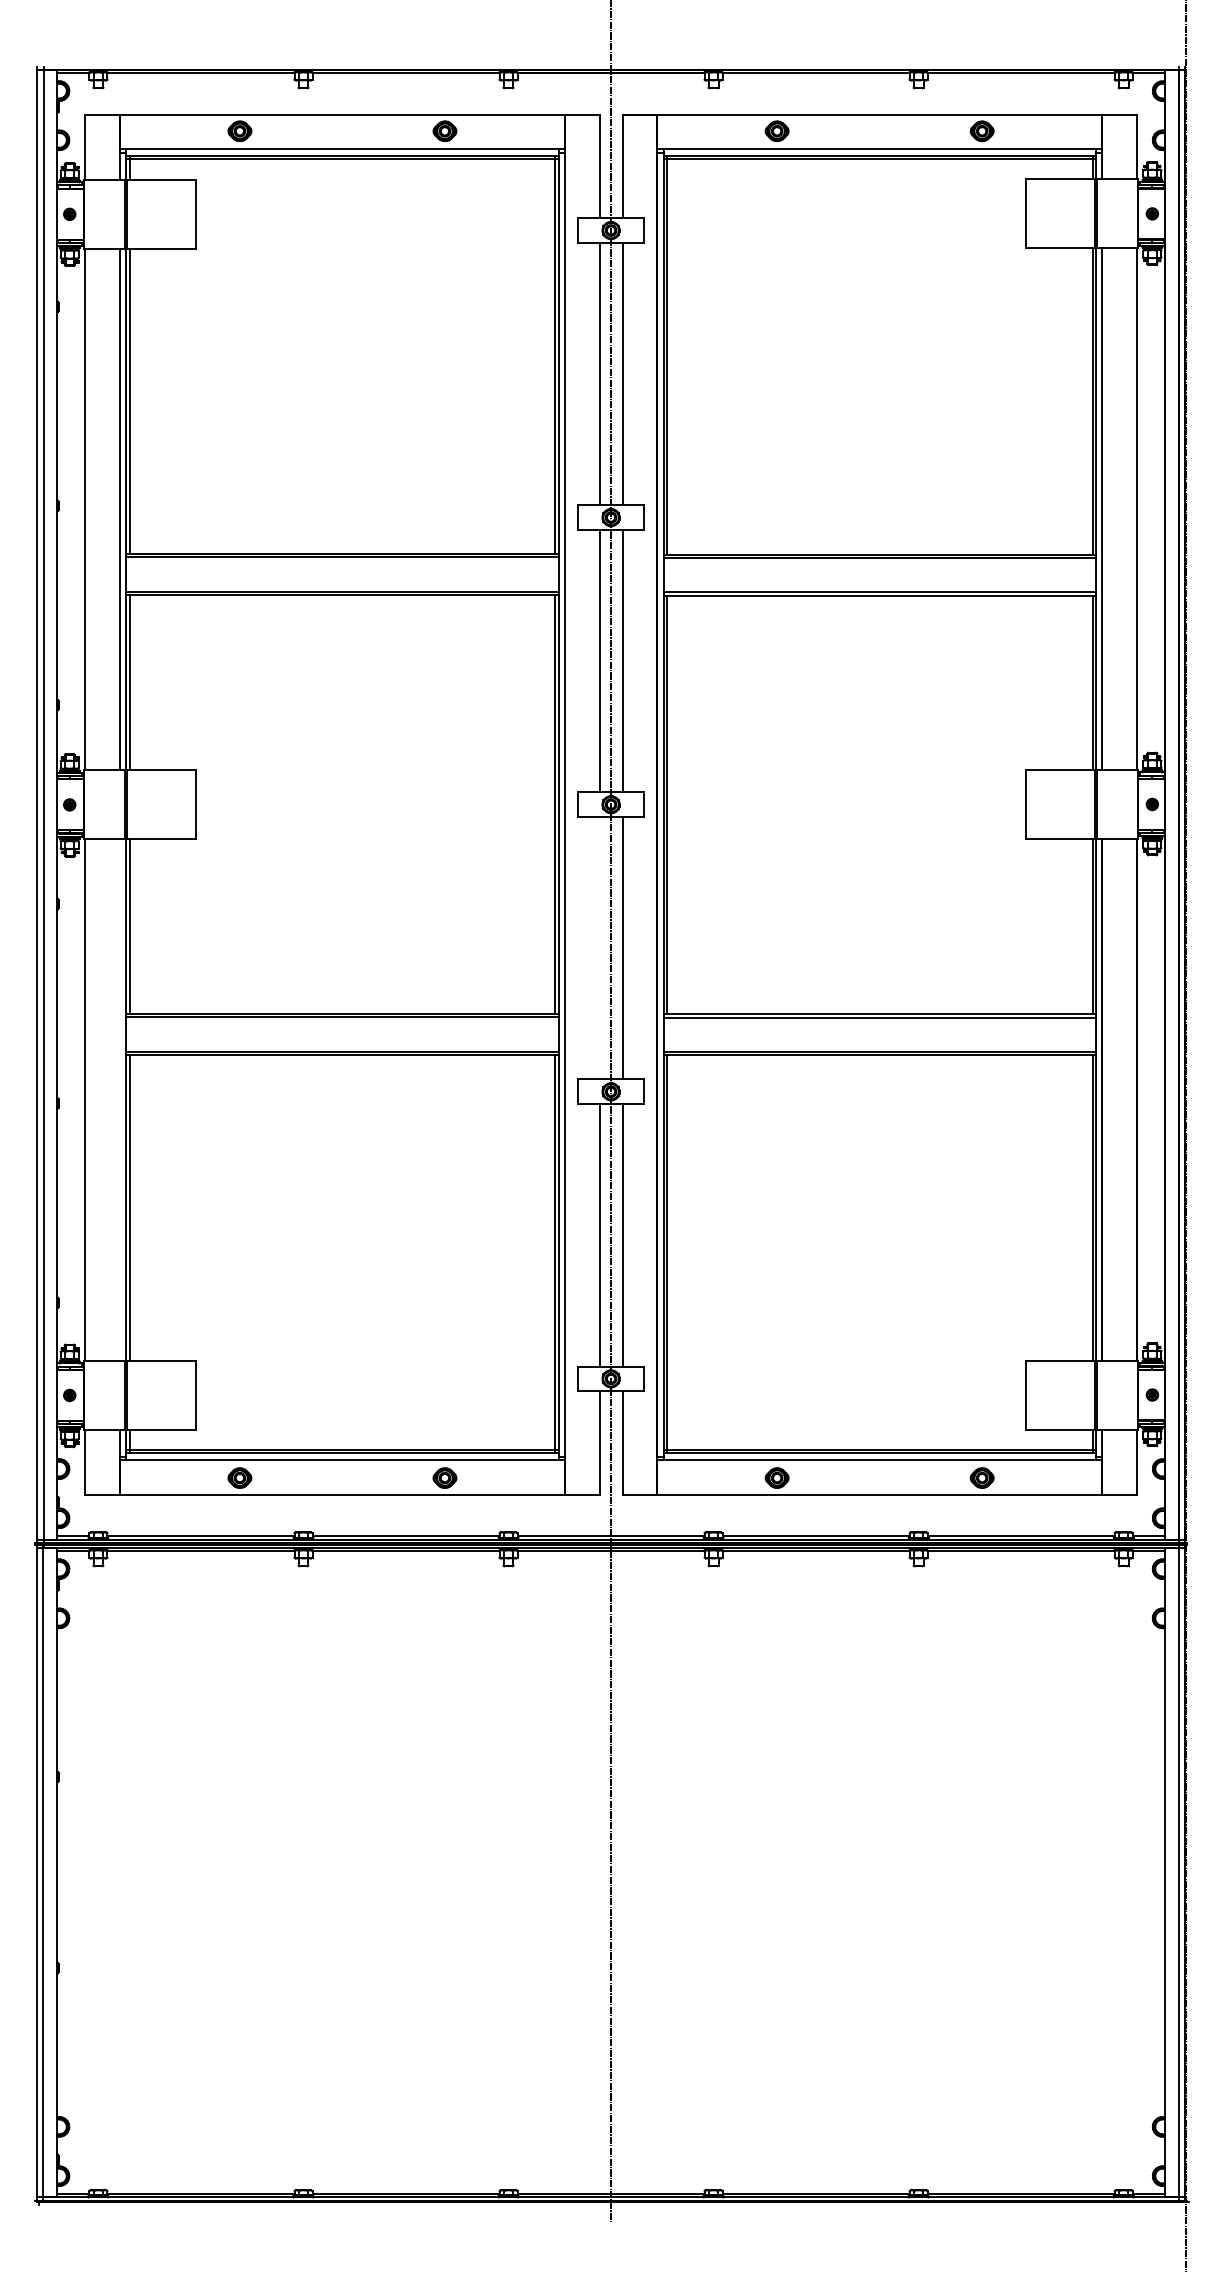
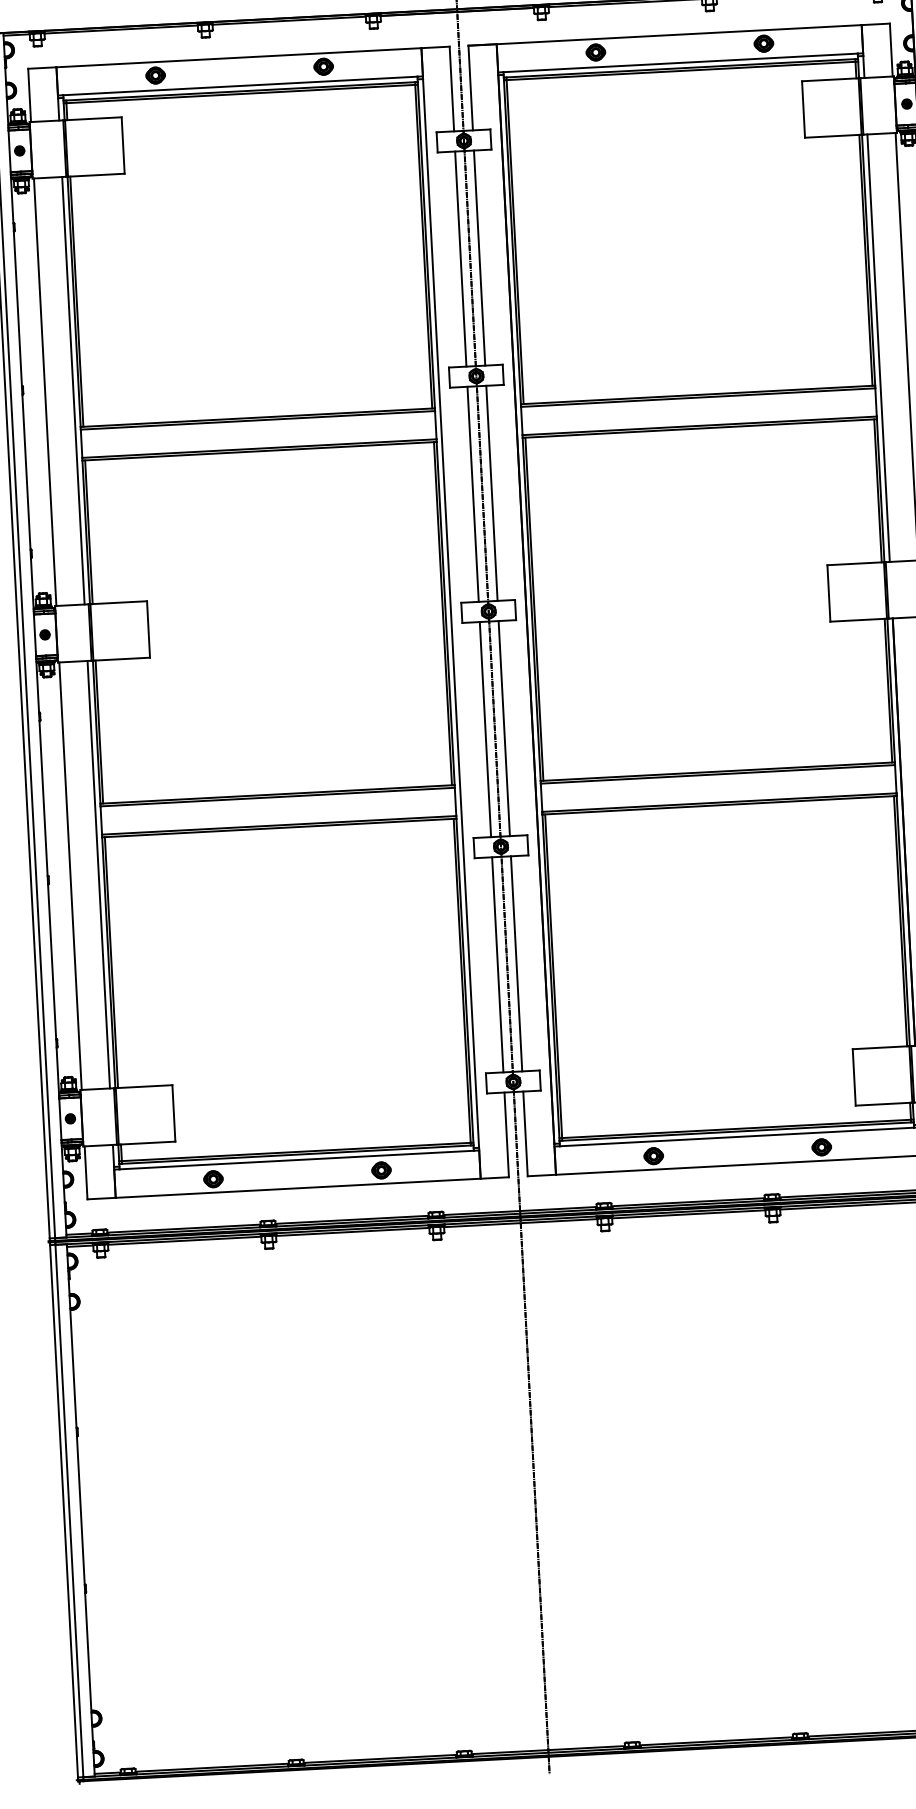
line: (599, 948) -> (485, 729), added
line: (119, 1100) -> (98, 874), added

